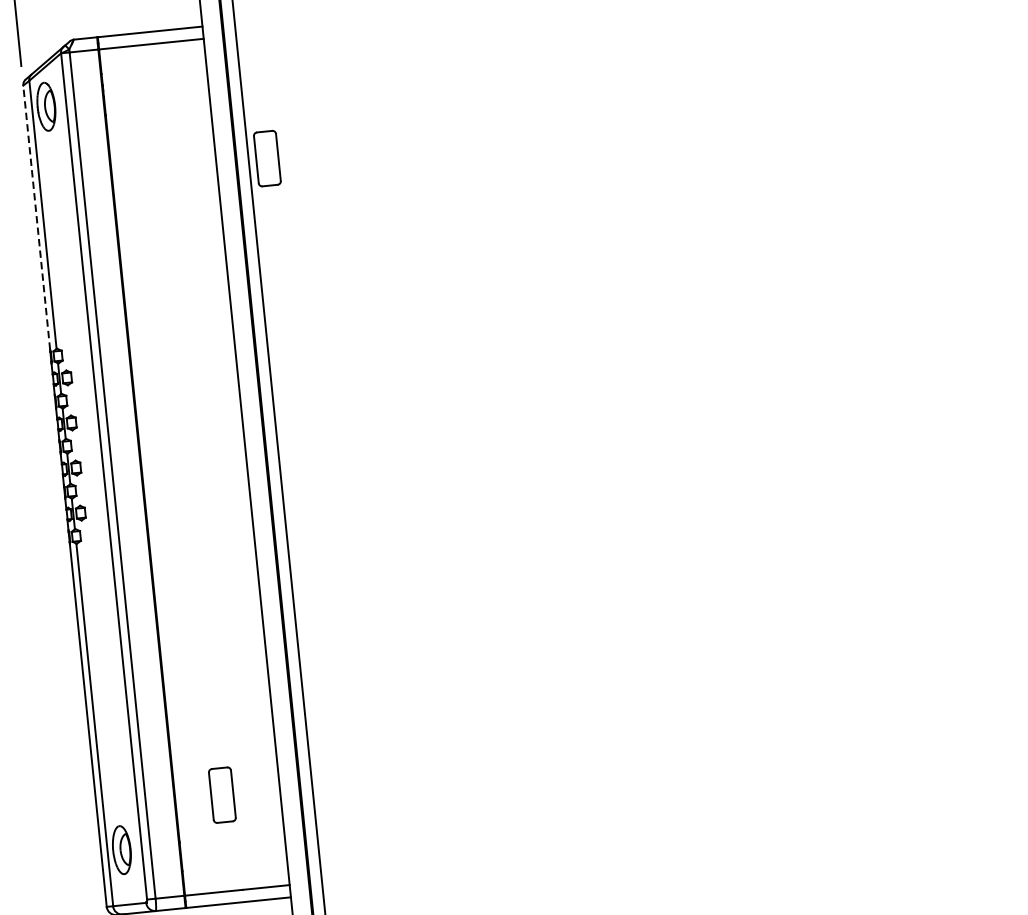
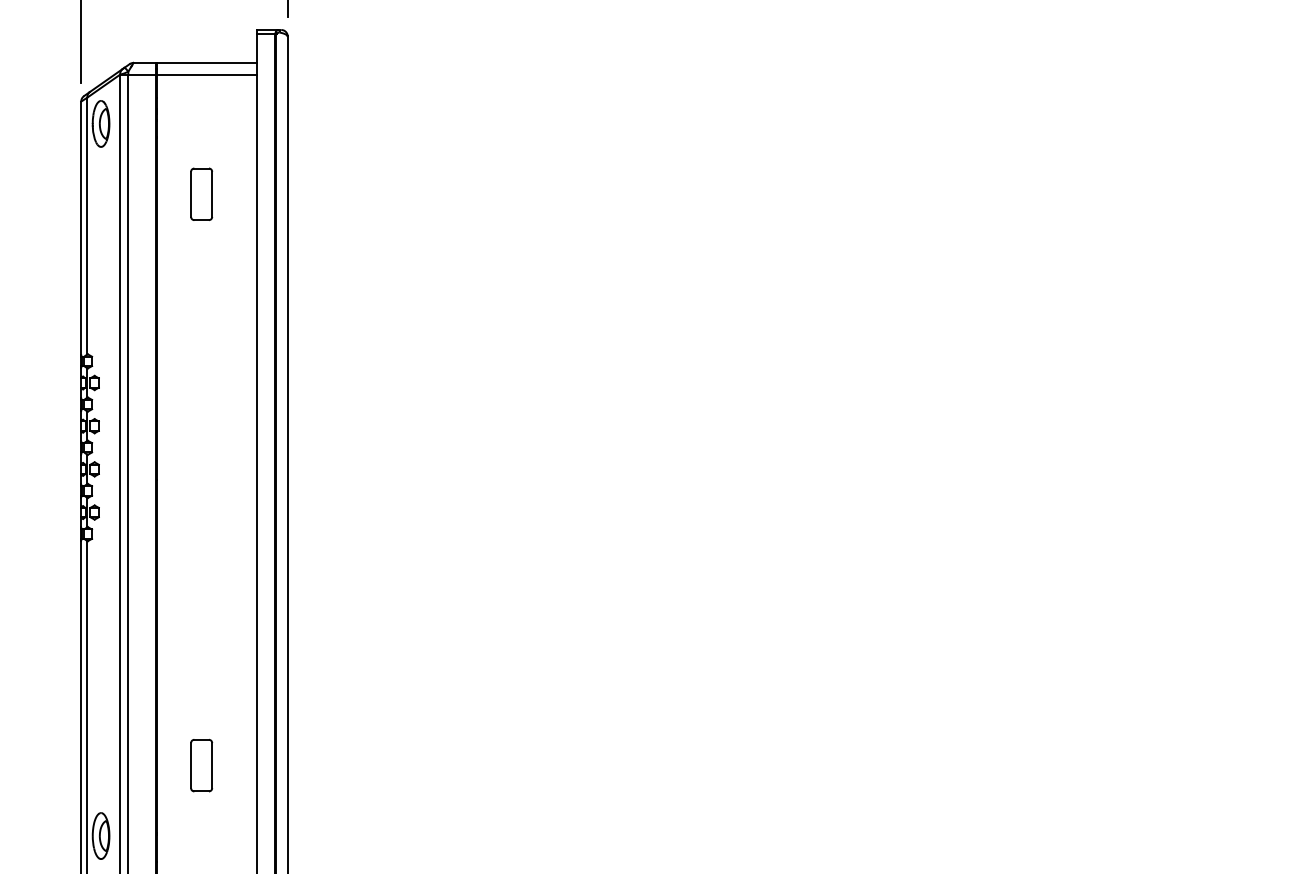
part: (267, 157) -> (201, 193), moved
line: (36, 216) -> (81, 227), dashed -> solid
part: (222, 795) -> (201, 765), moved

